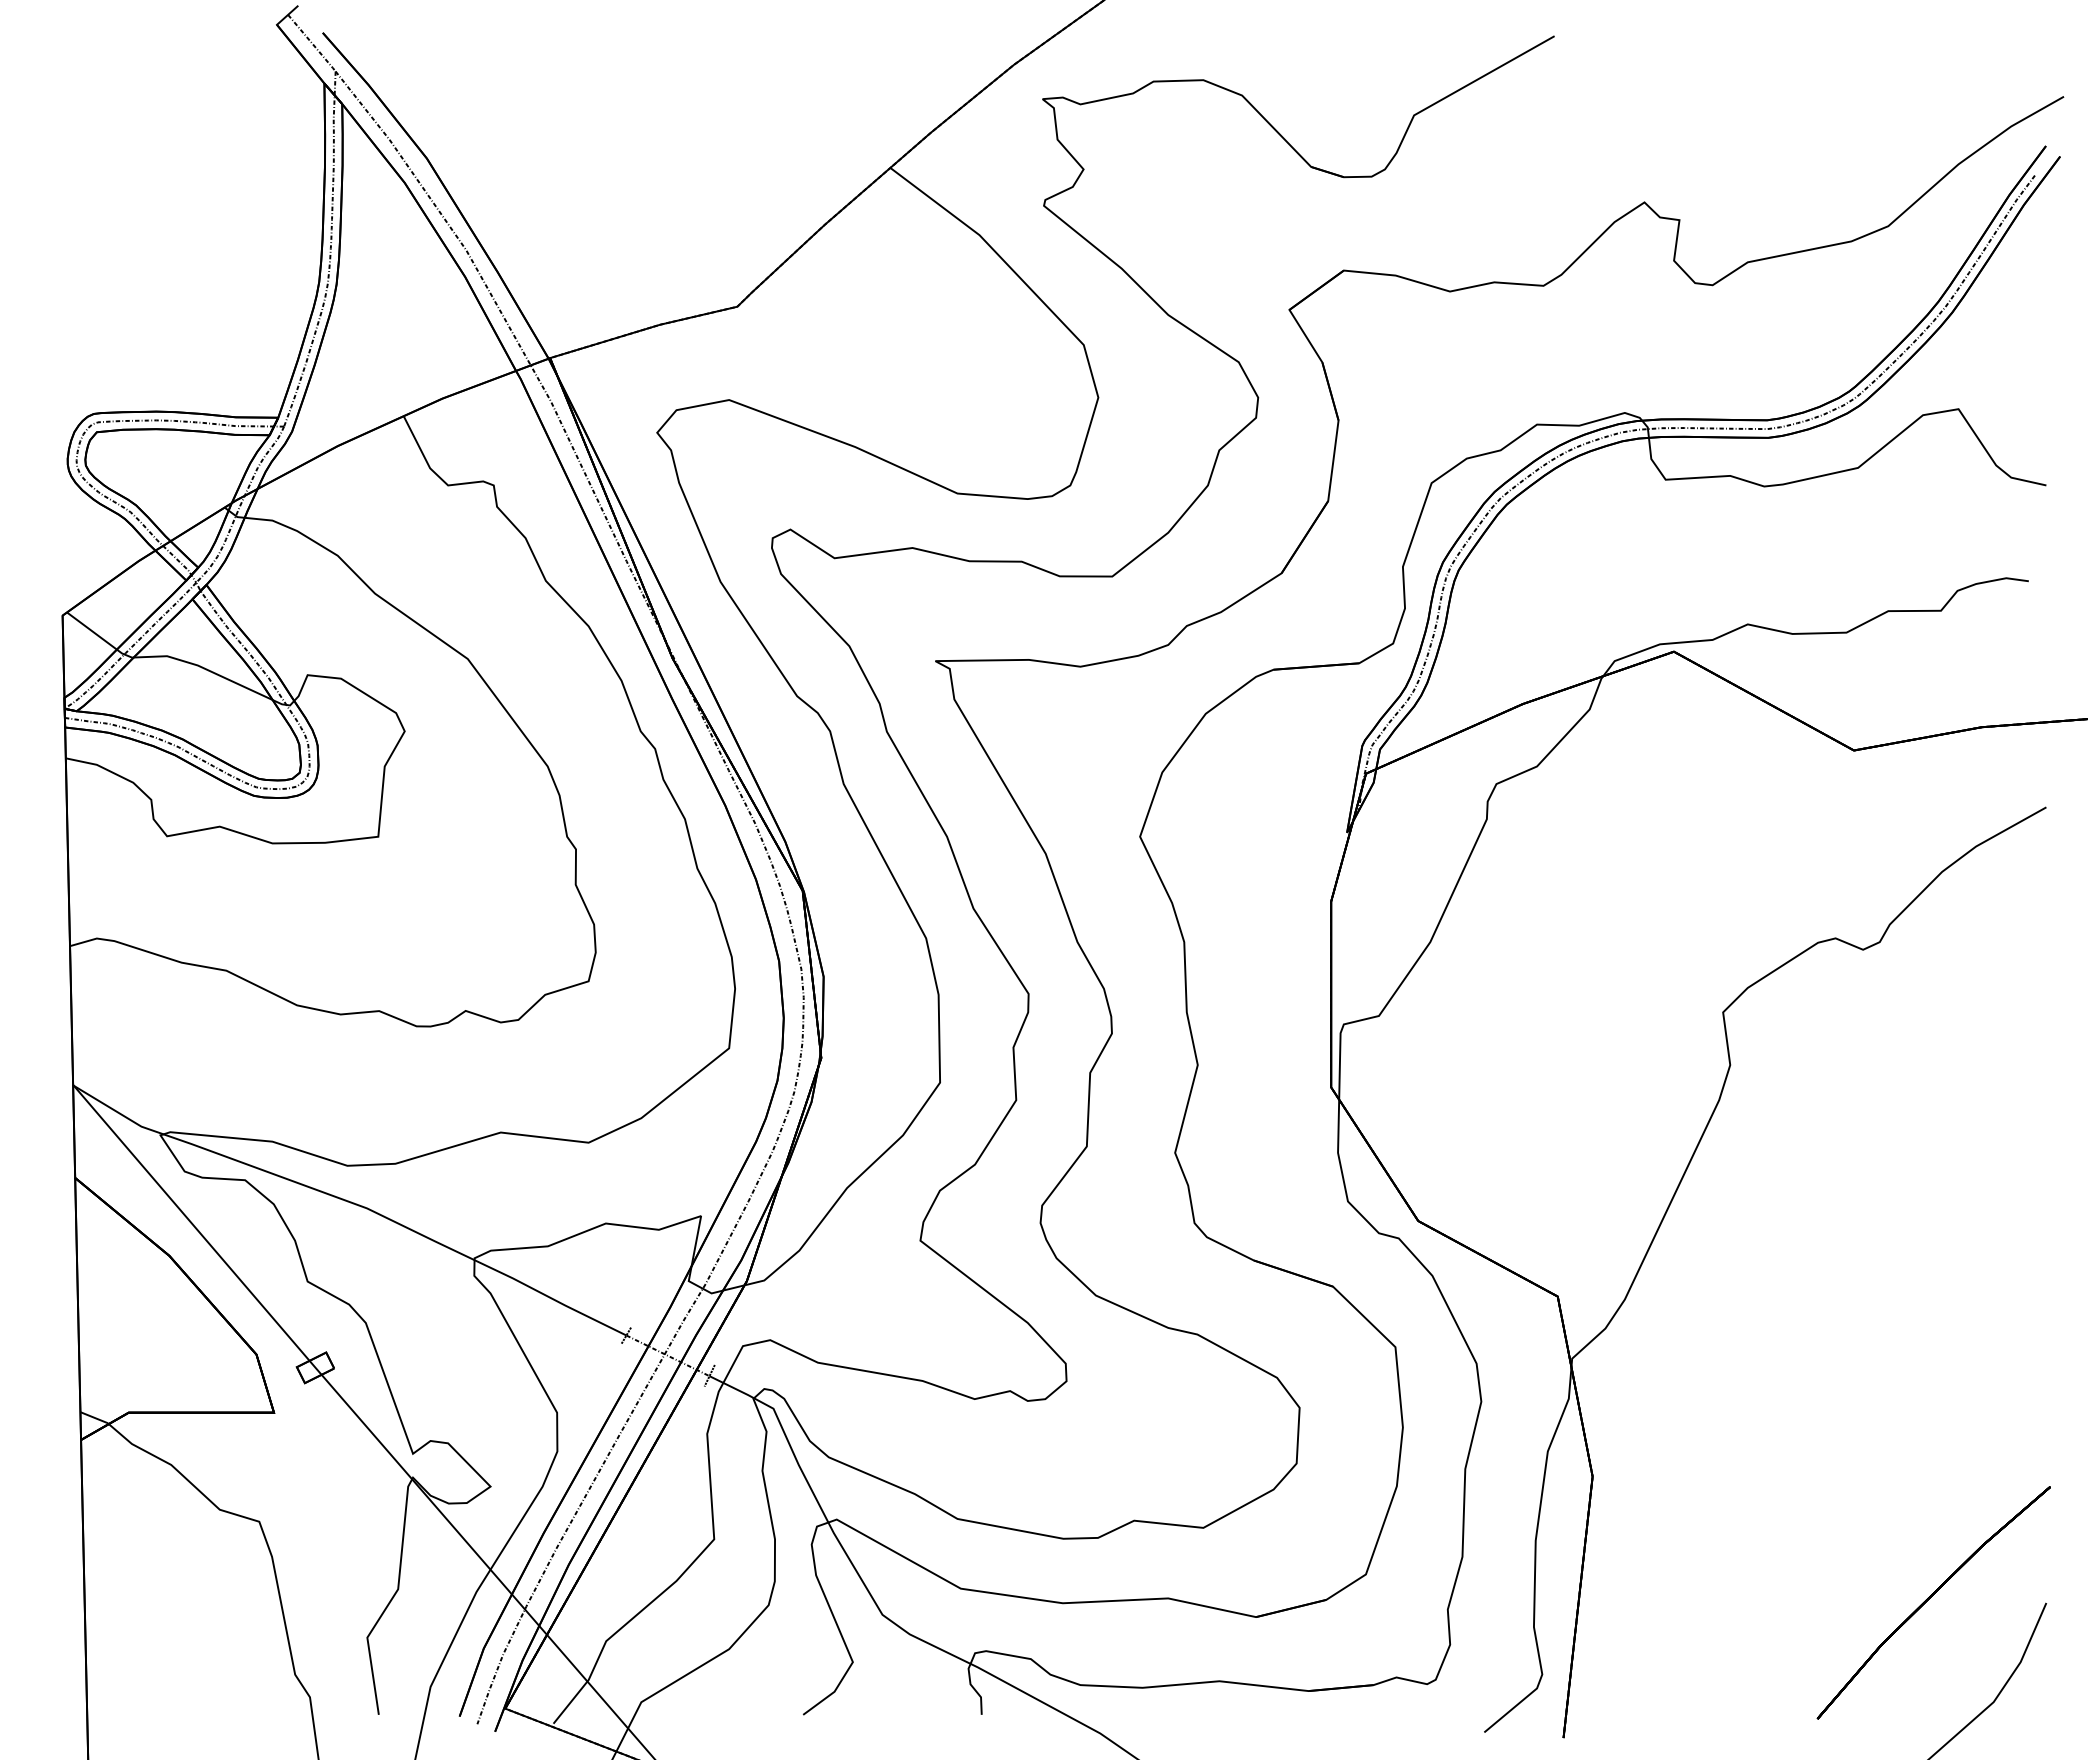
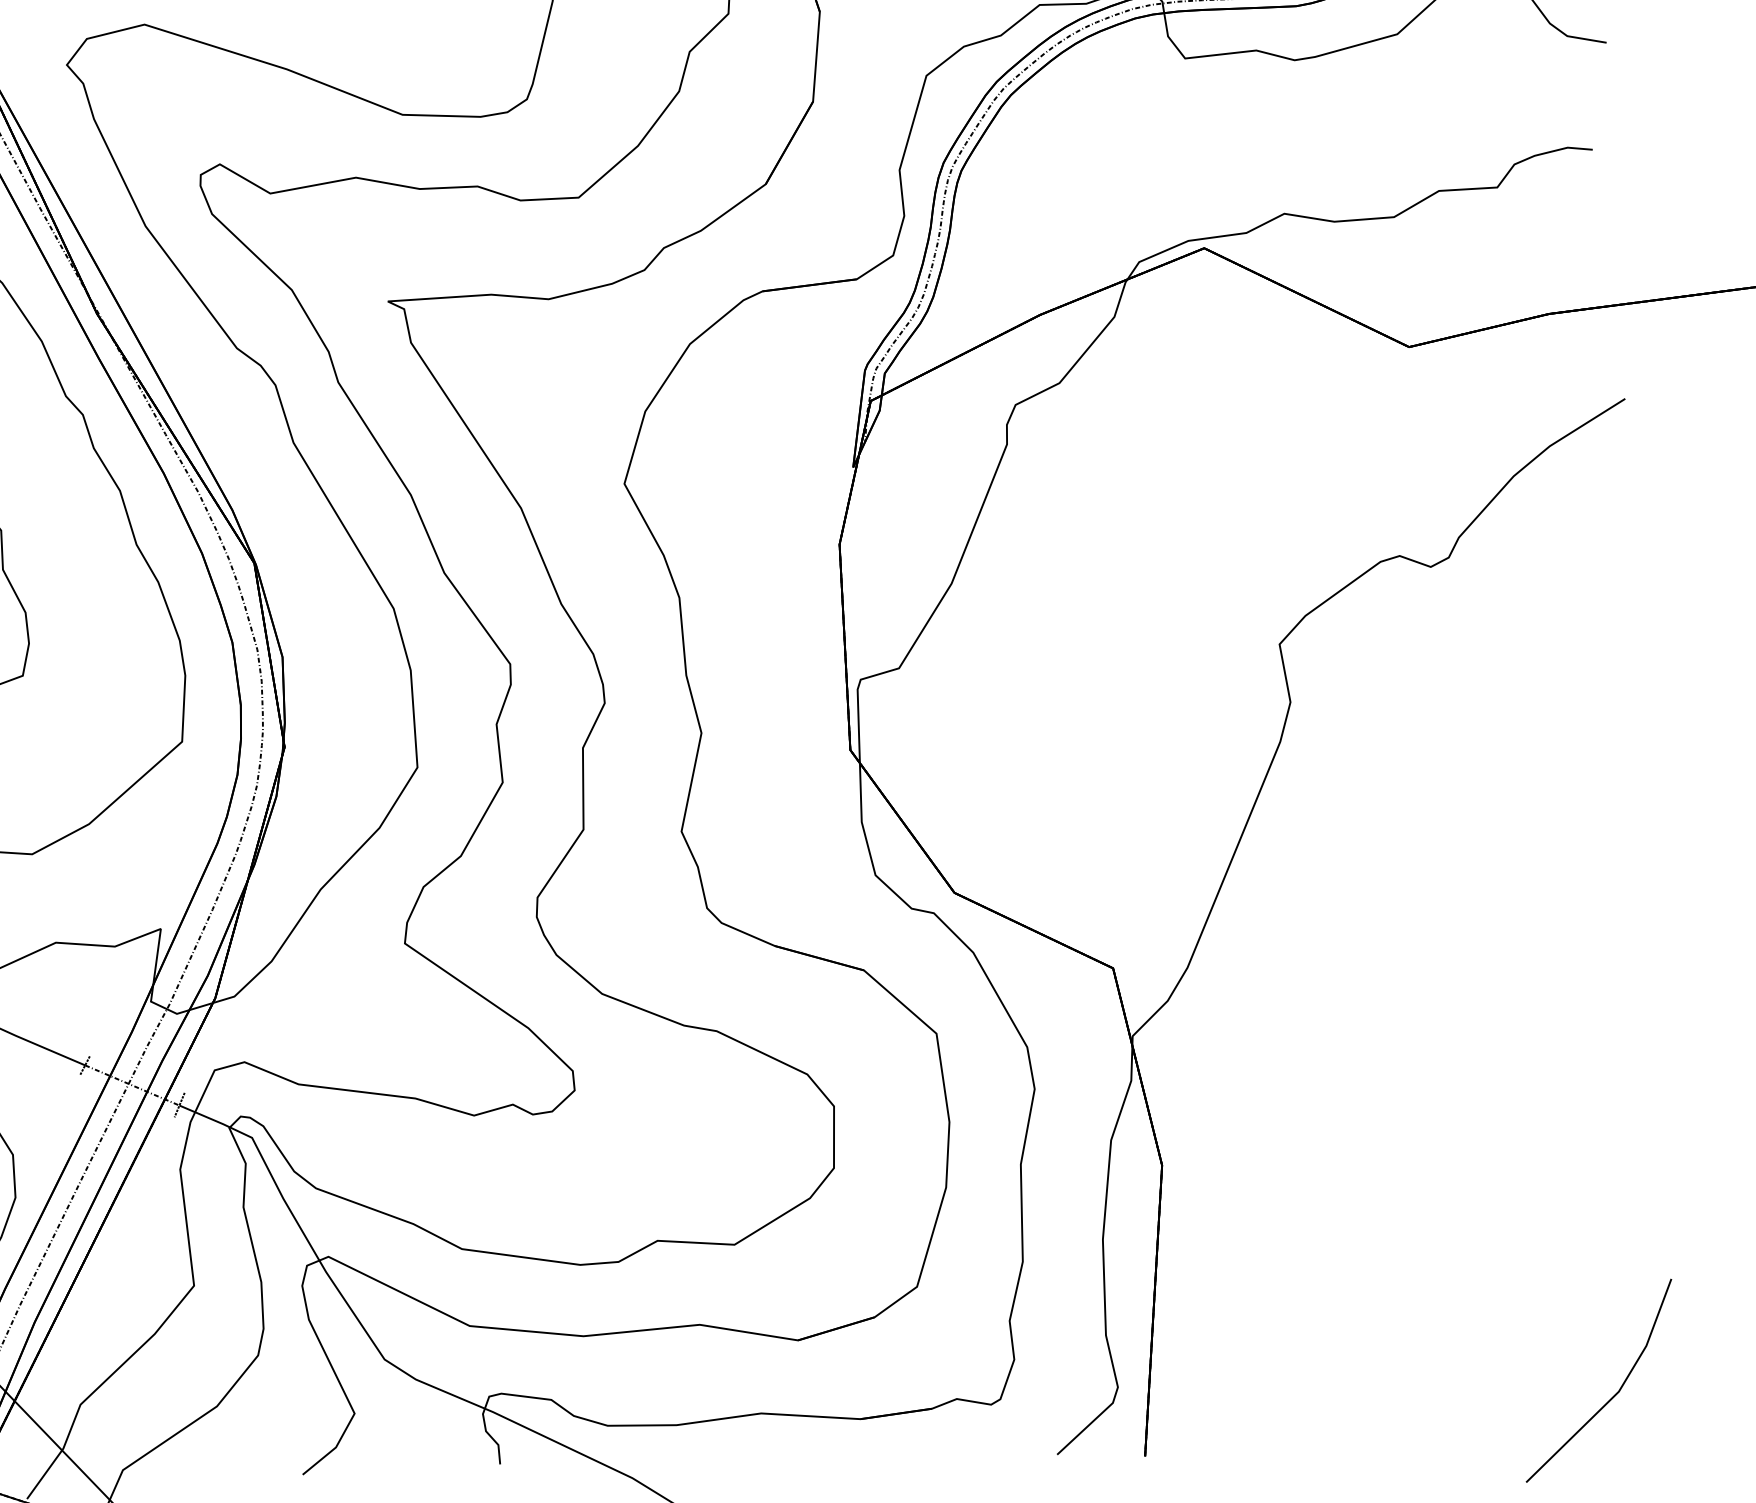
part: (1933, 1602) -> (1546, 1284), removed

